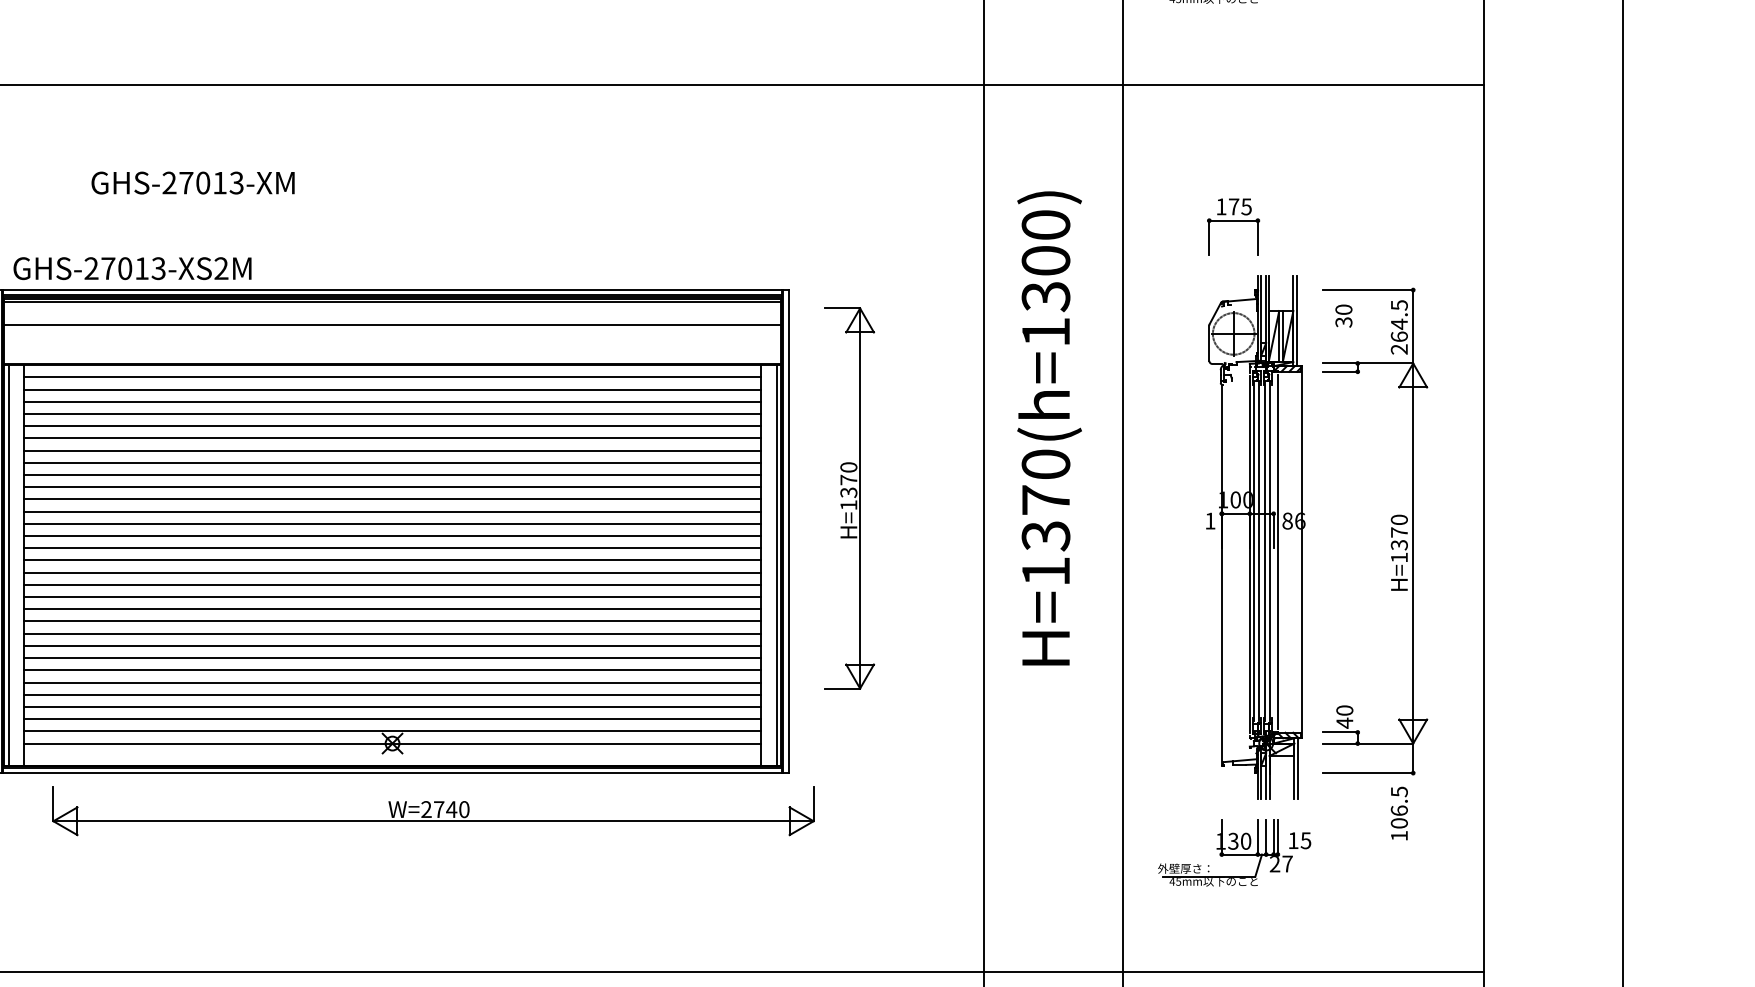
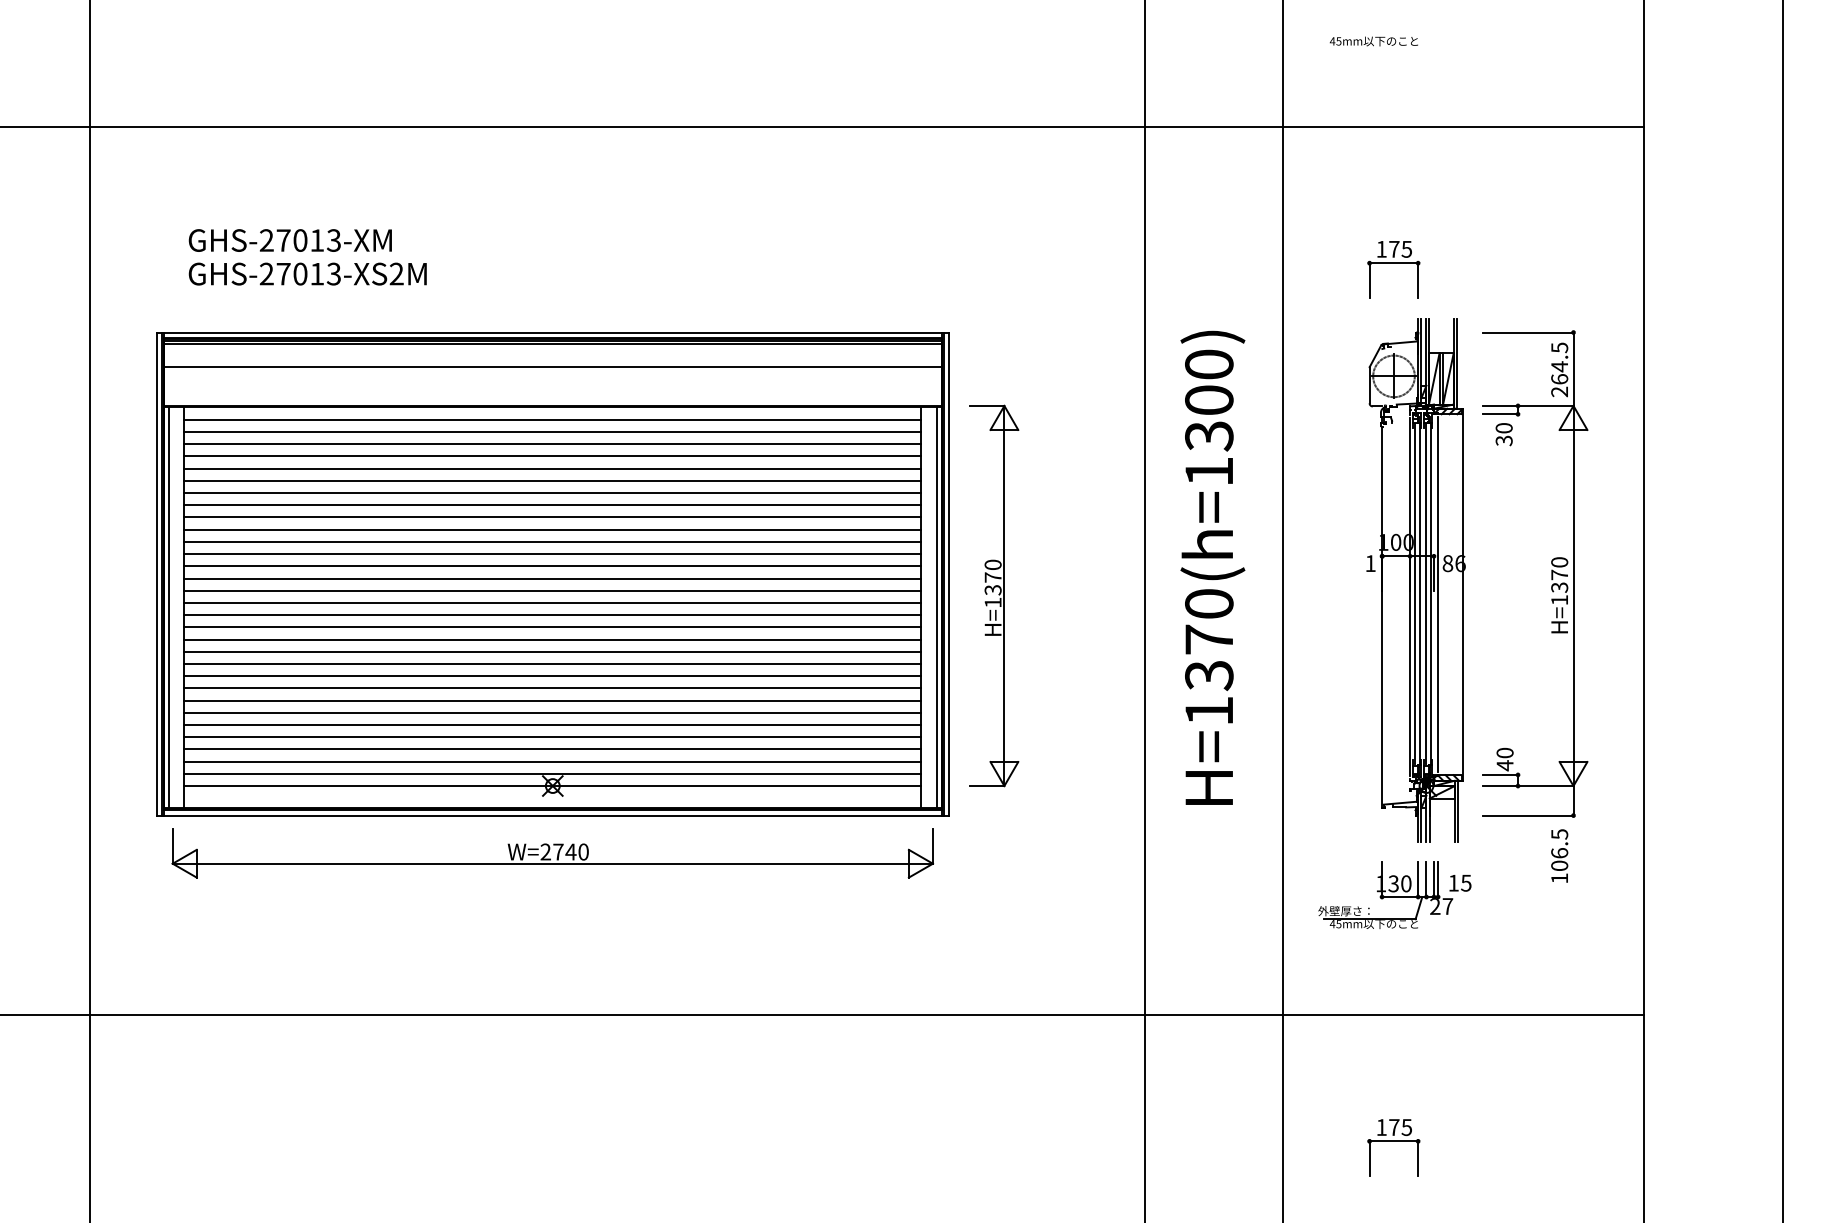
text: (192, 183) -> (289, 240), moved
text: (132, 268) -> (307, 273), moved
text: (1343, 316) -> (1503, 434), moved
text: (1049, 428) -> (1212, 567), moved
part: (850, 498) -> (994, 595), moved
part: (433, 811) -> (552, 853), moved

